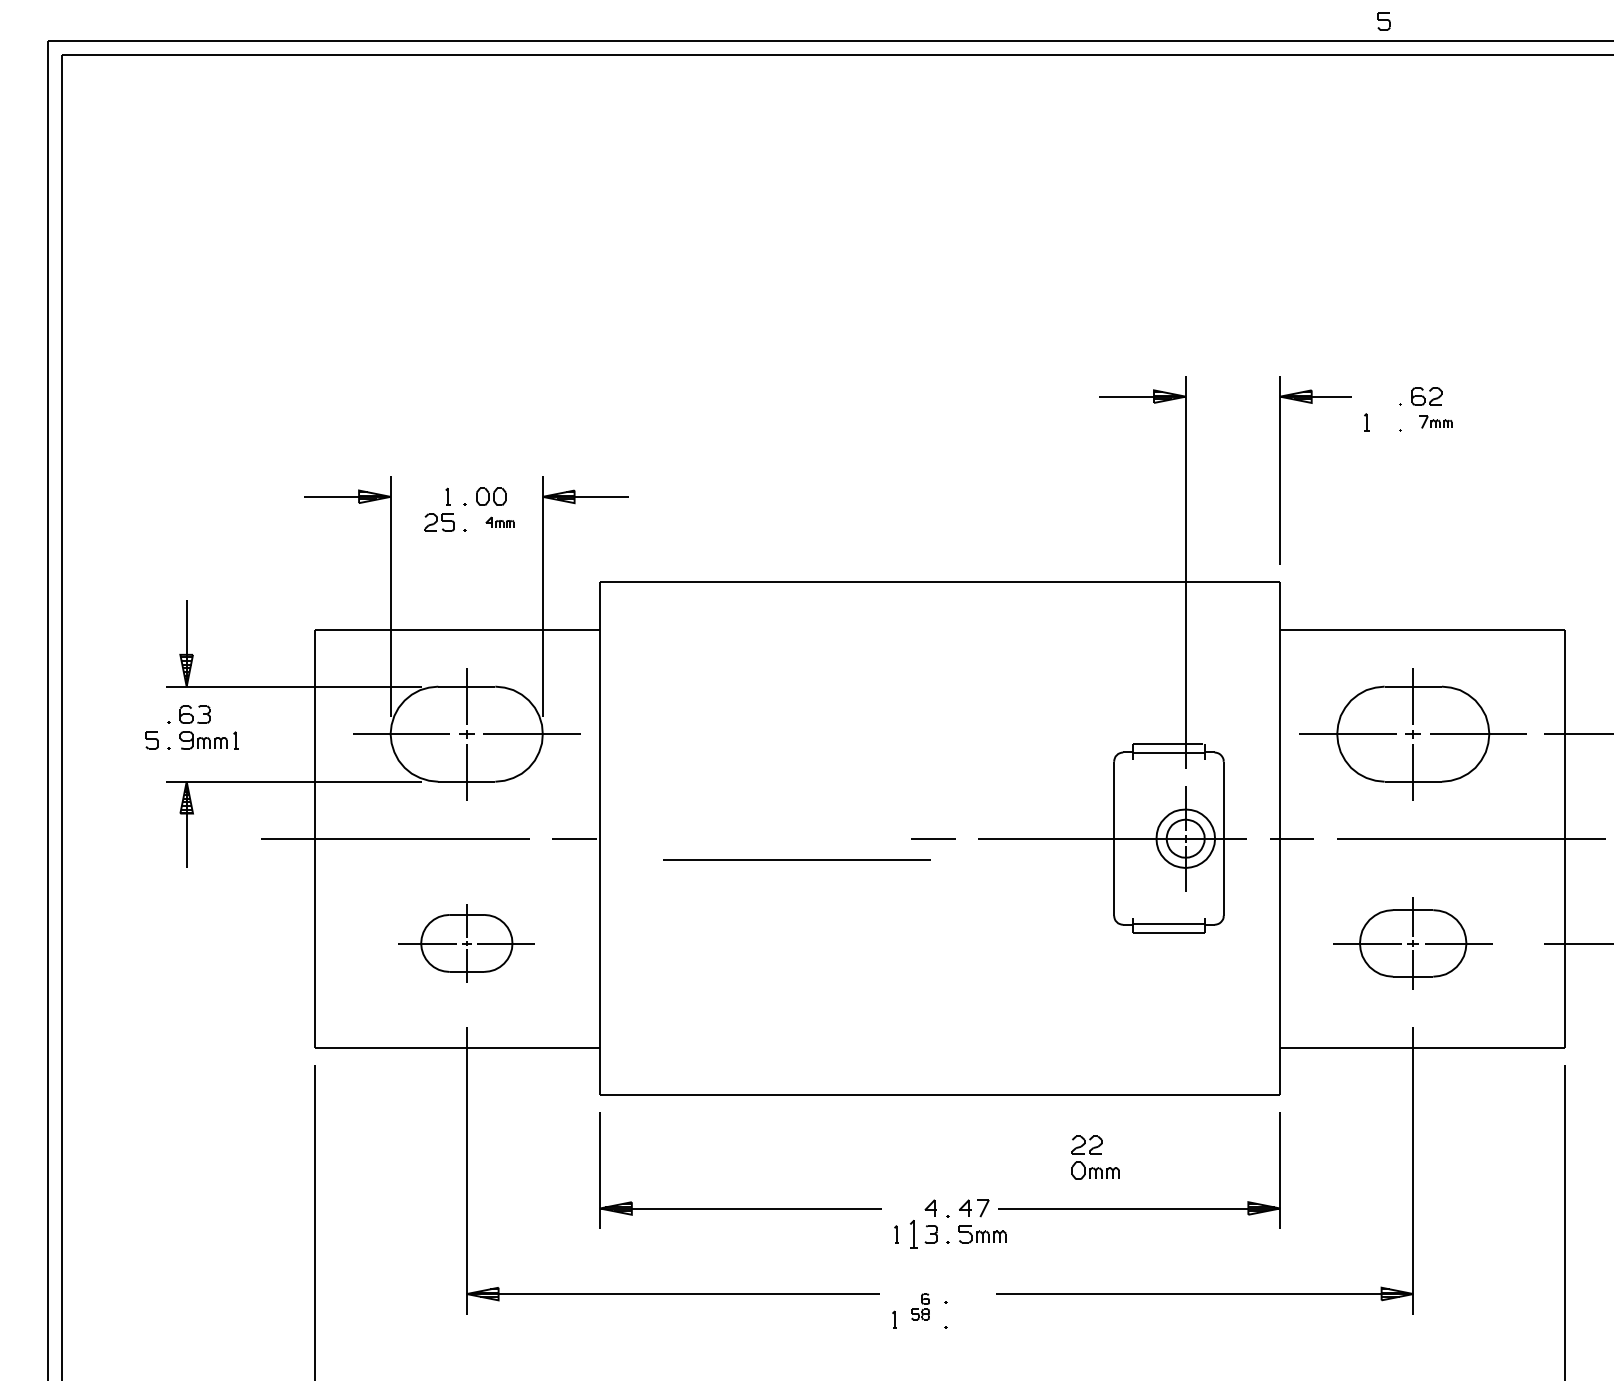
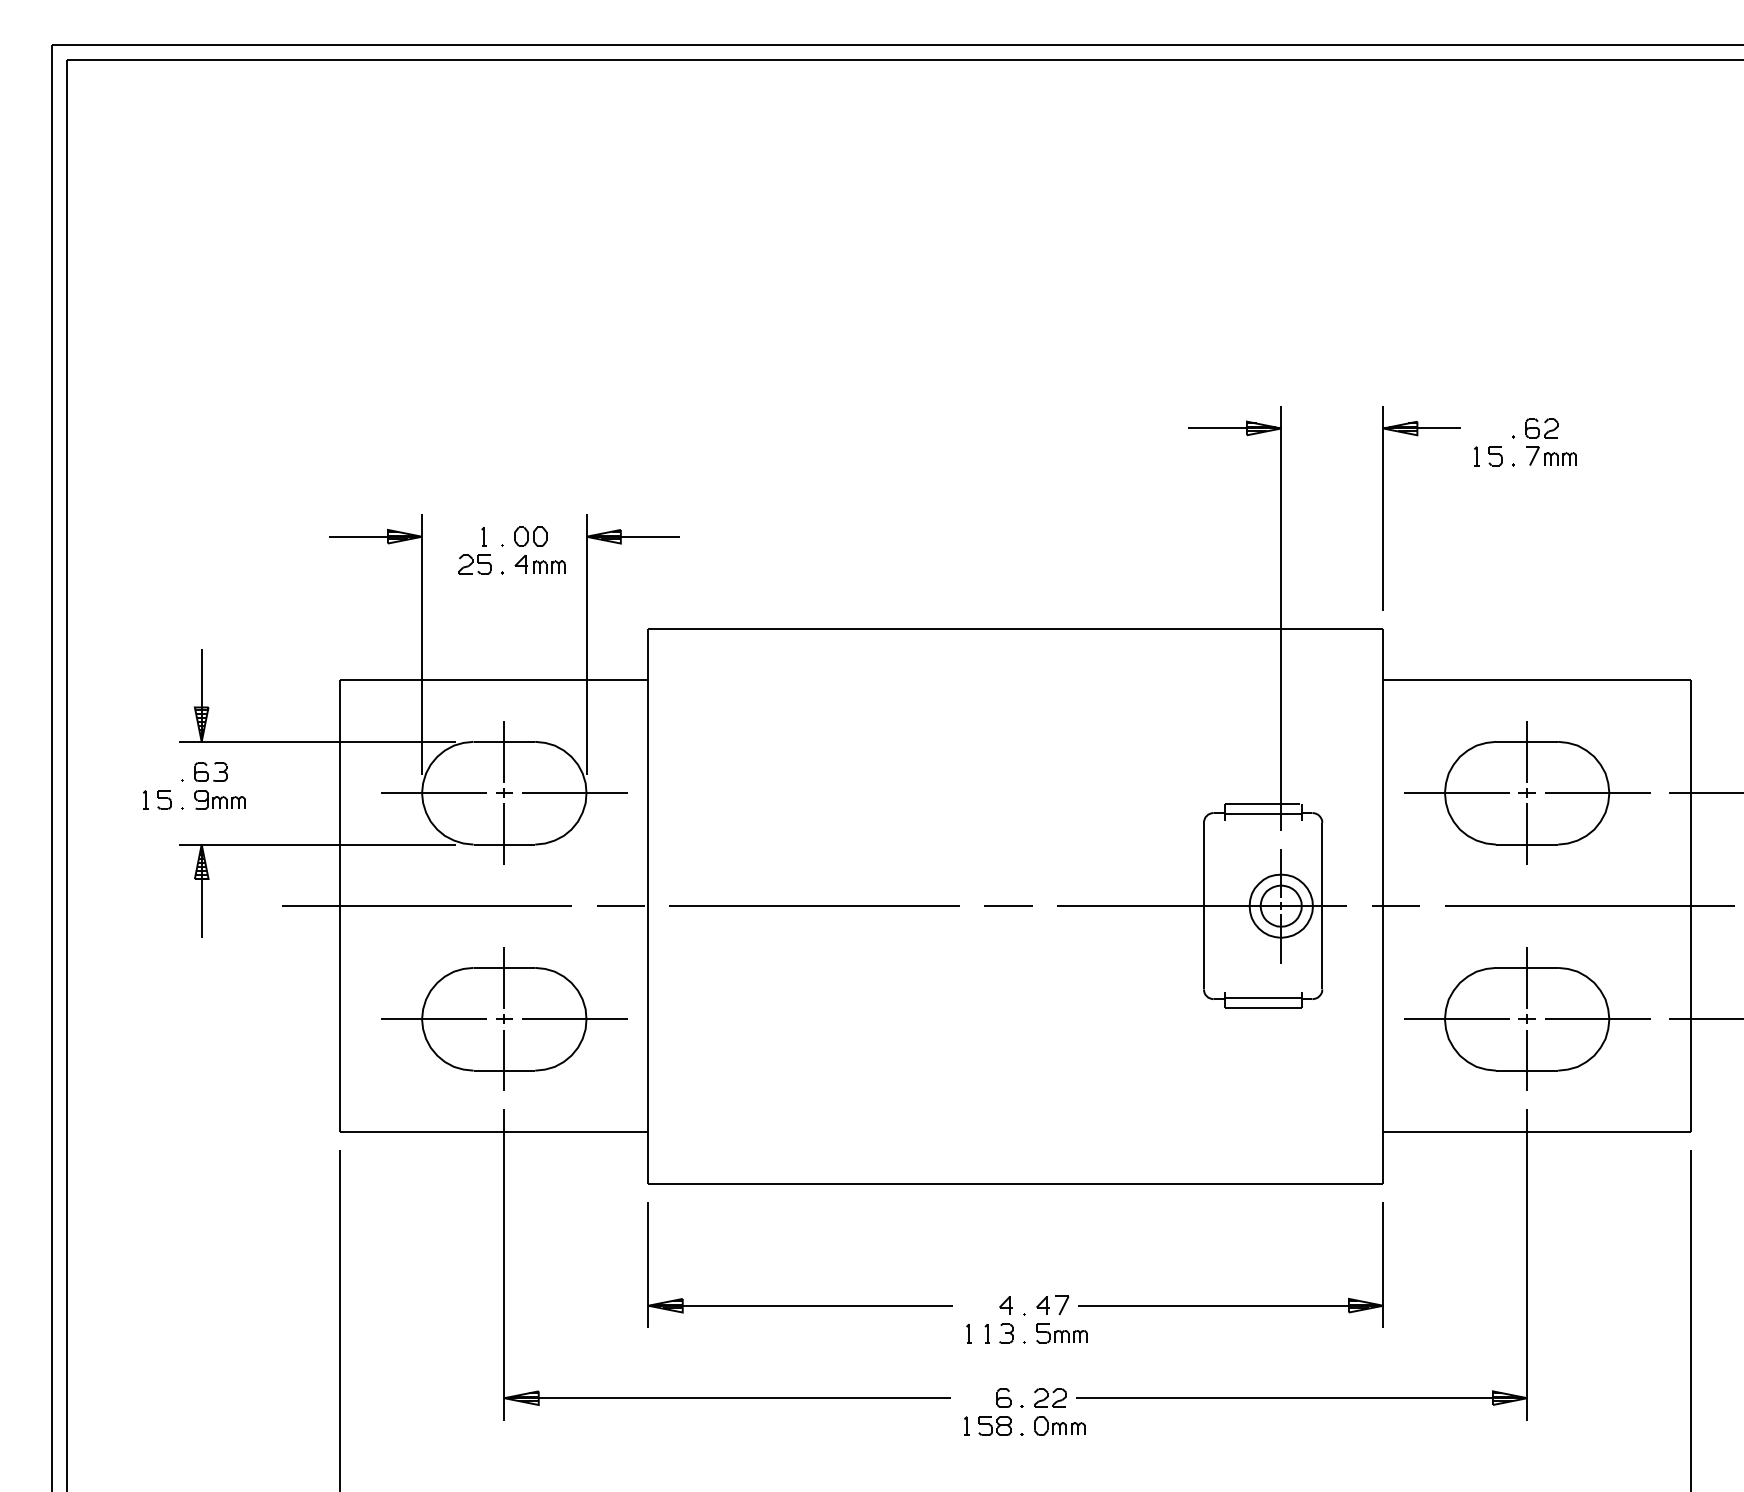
part: (1383, 21) -> (1494, 456), moved
part: (1435, 422) -> (1551, 456), size x1.43
part: (499, 521) -> (539, 563), size x1.67
part: (235, 740) -> (145, 800), moved
line: (796, 859) -> (814, 905), moved
part: (466, 943) -> (504, 1019), size x1.67
part: (1412, 943) -> (1526, 1019), size x1.43
part: (1095, 1157) -> (1059, 1411), moved
part: (913, 1234) -> (987, 1333), size x0.62
part: (920, 1306) -> (994, 1411), size x1.67

